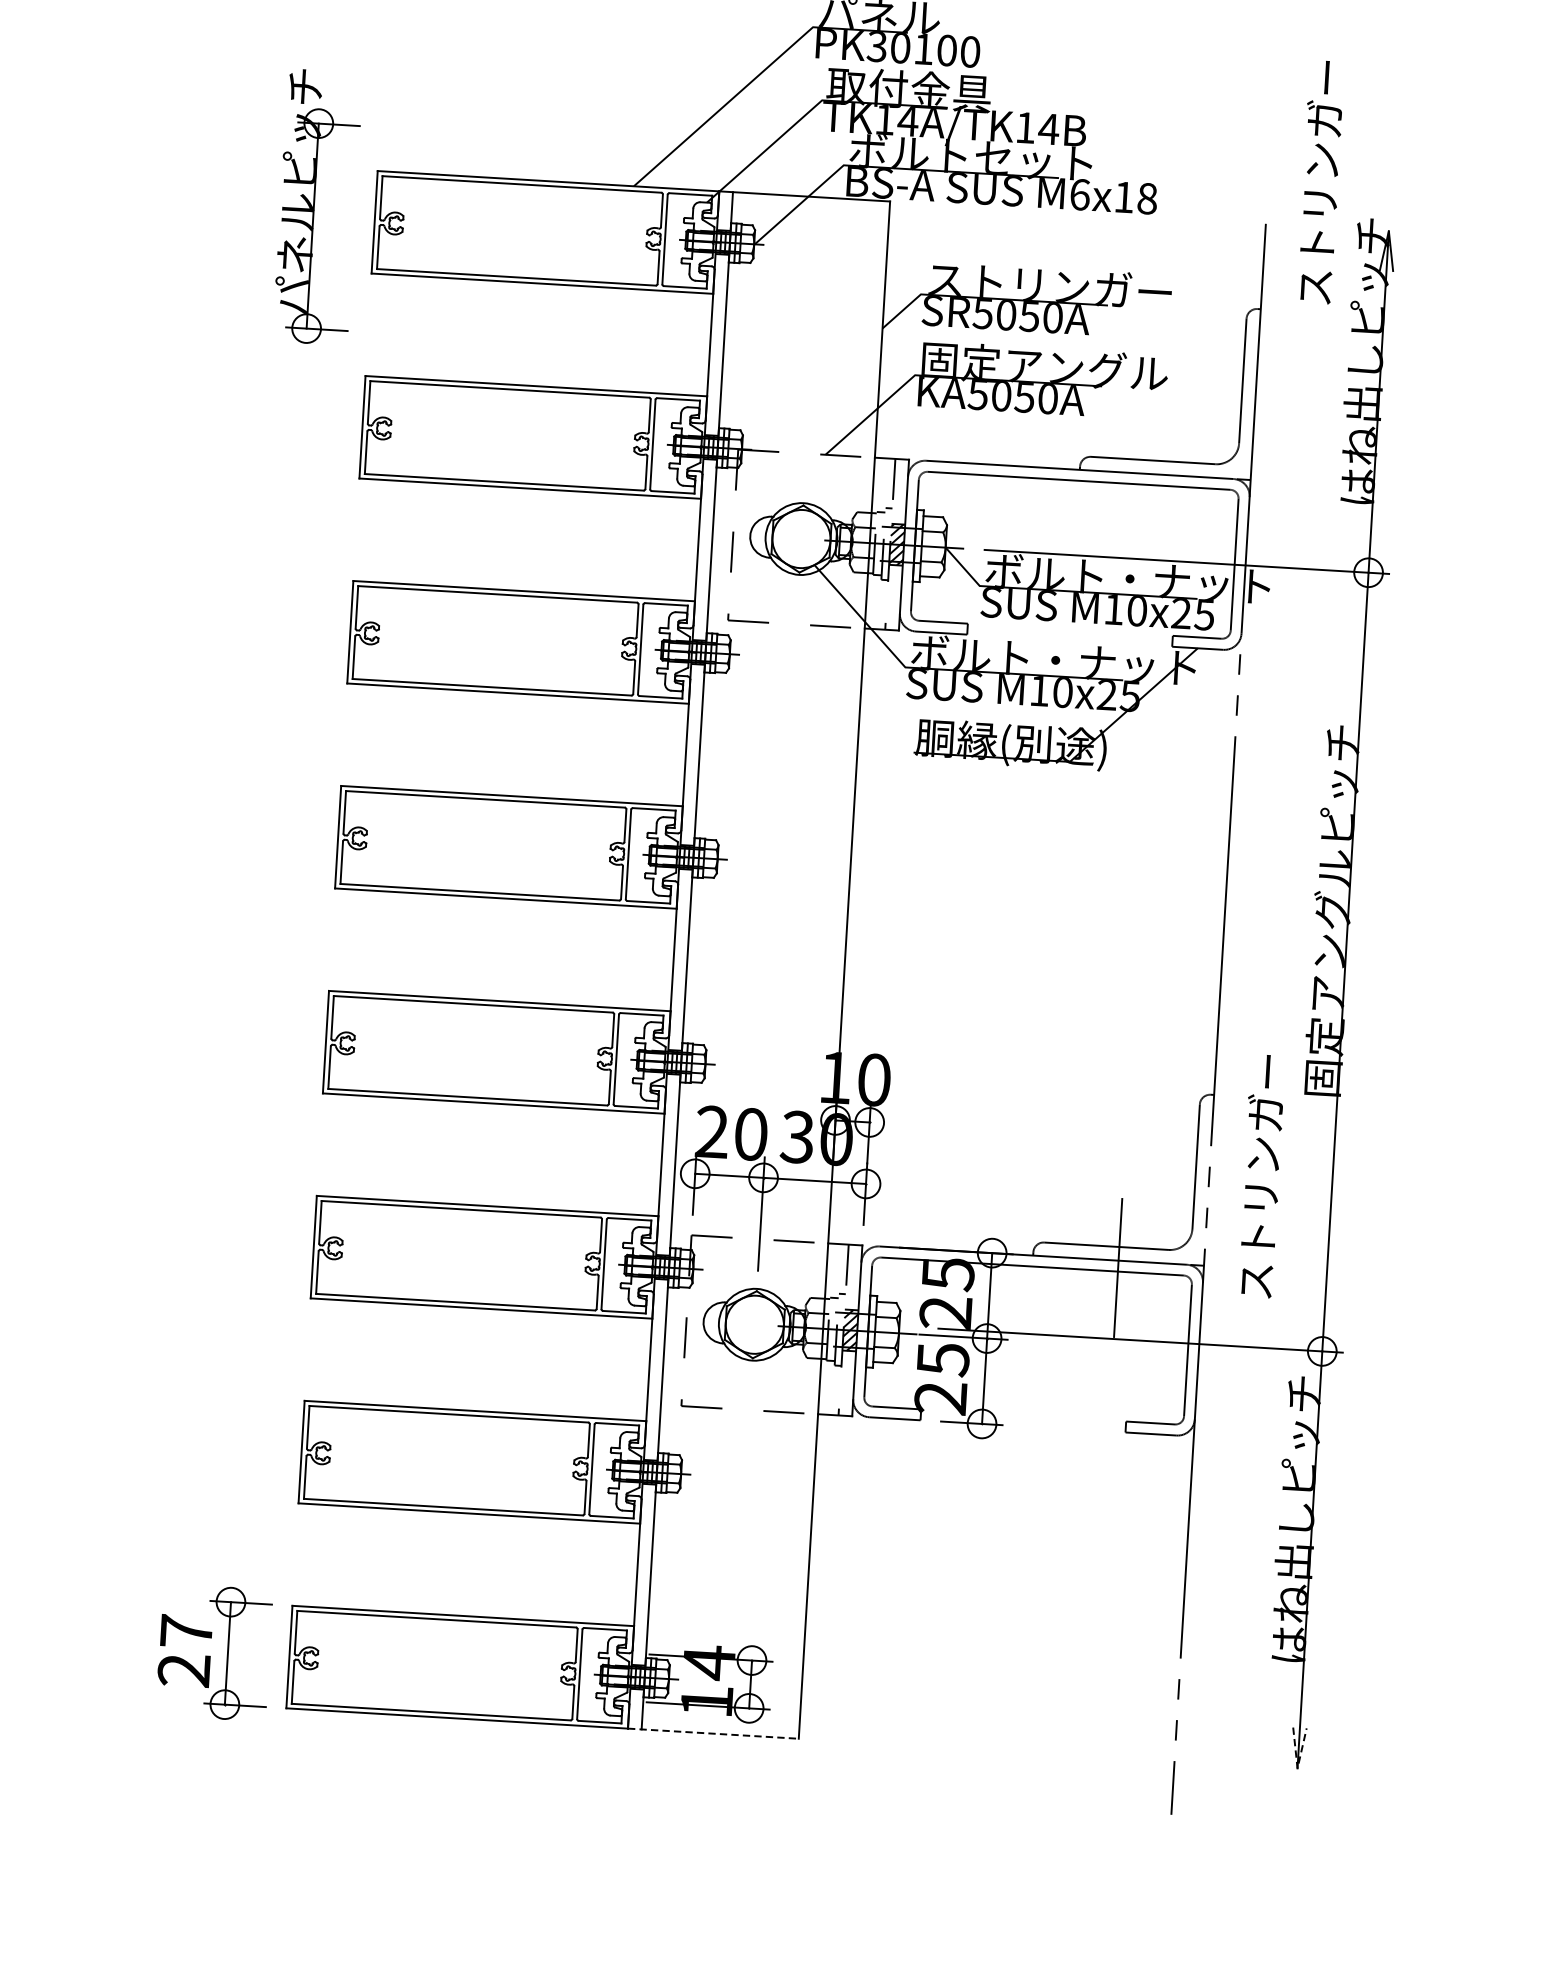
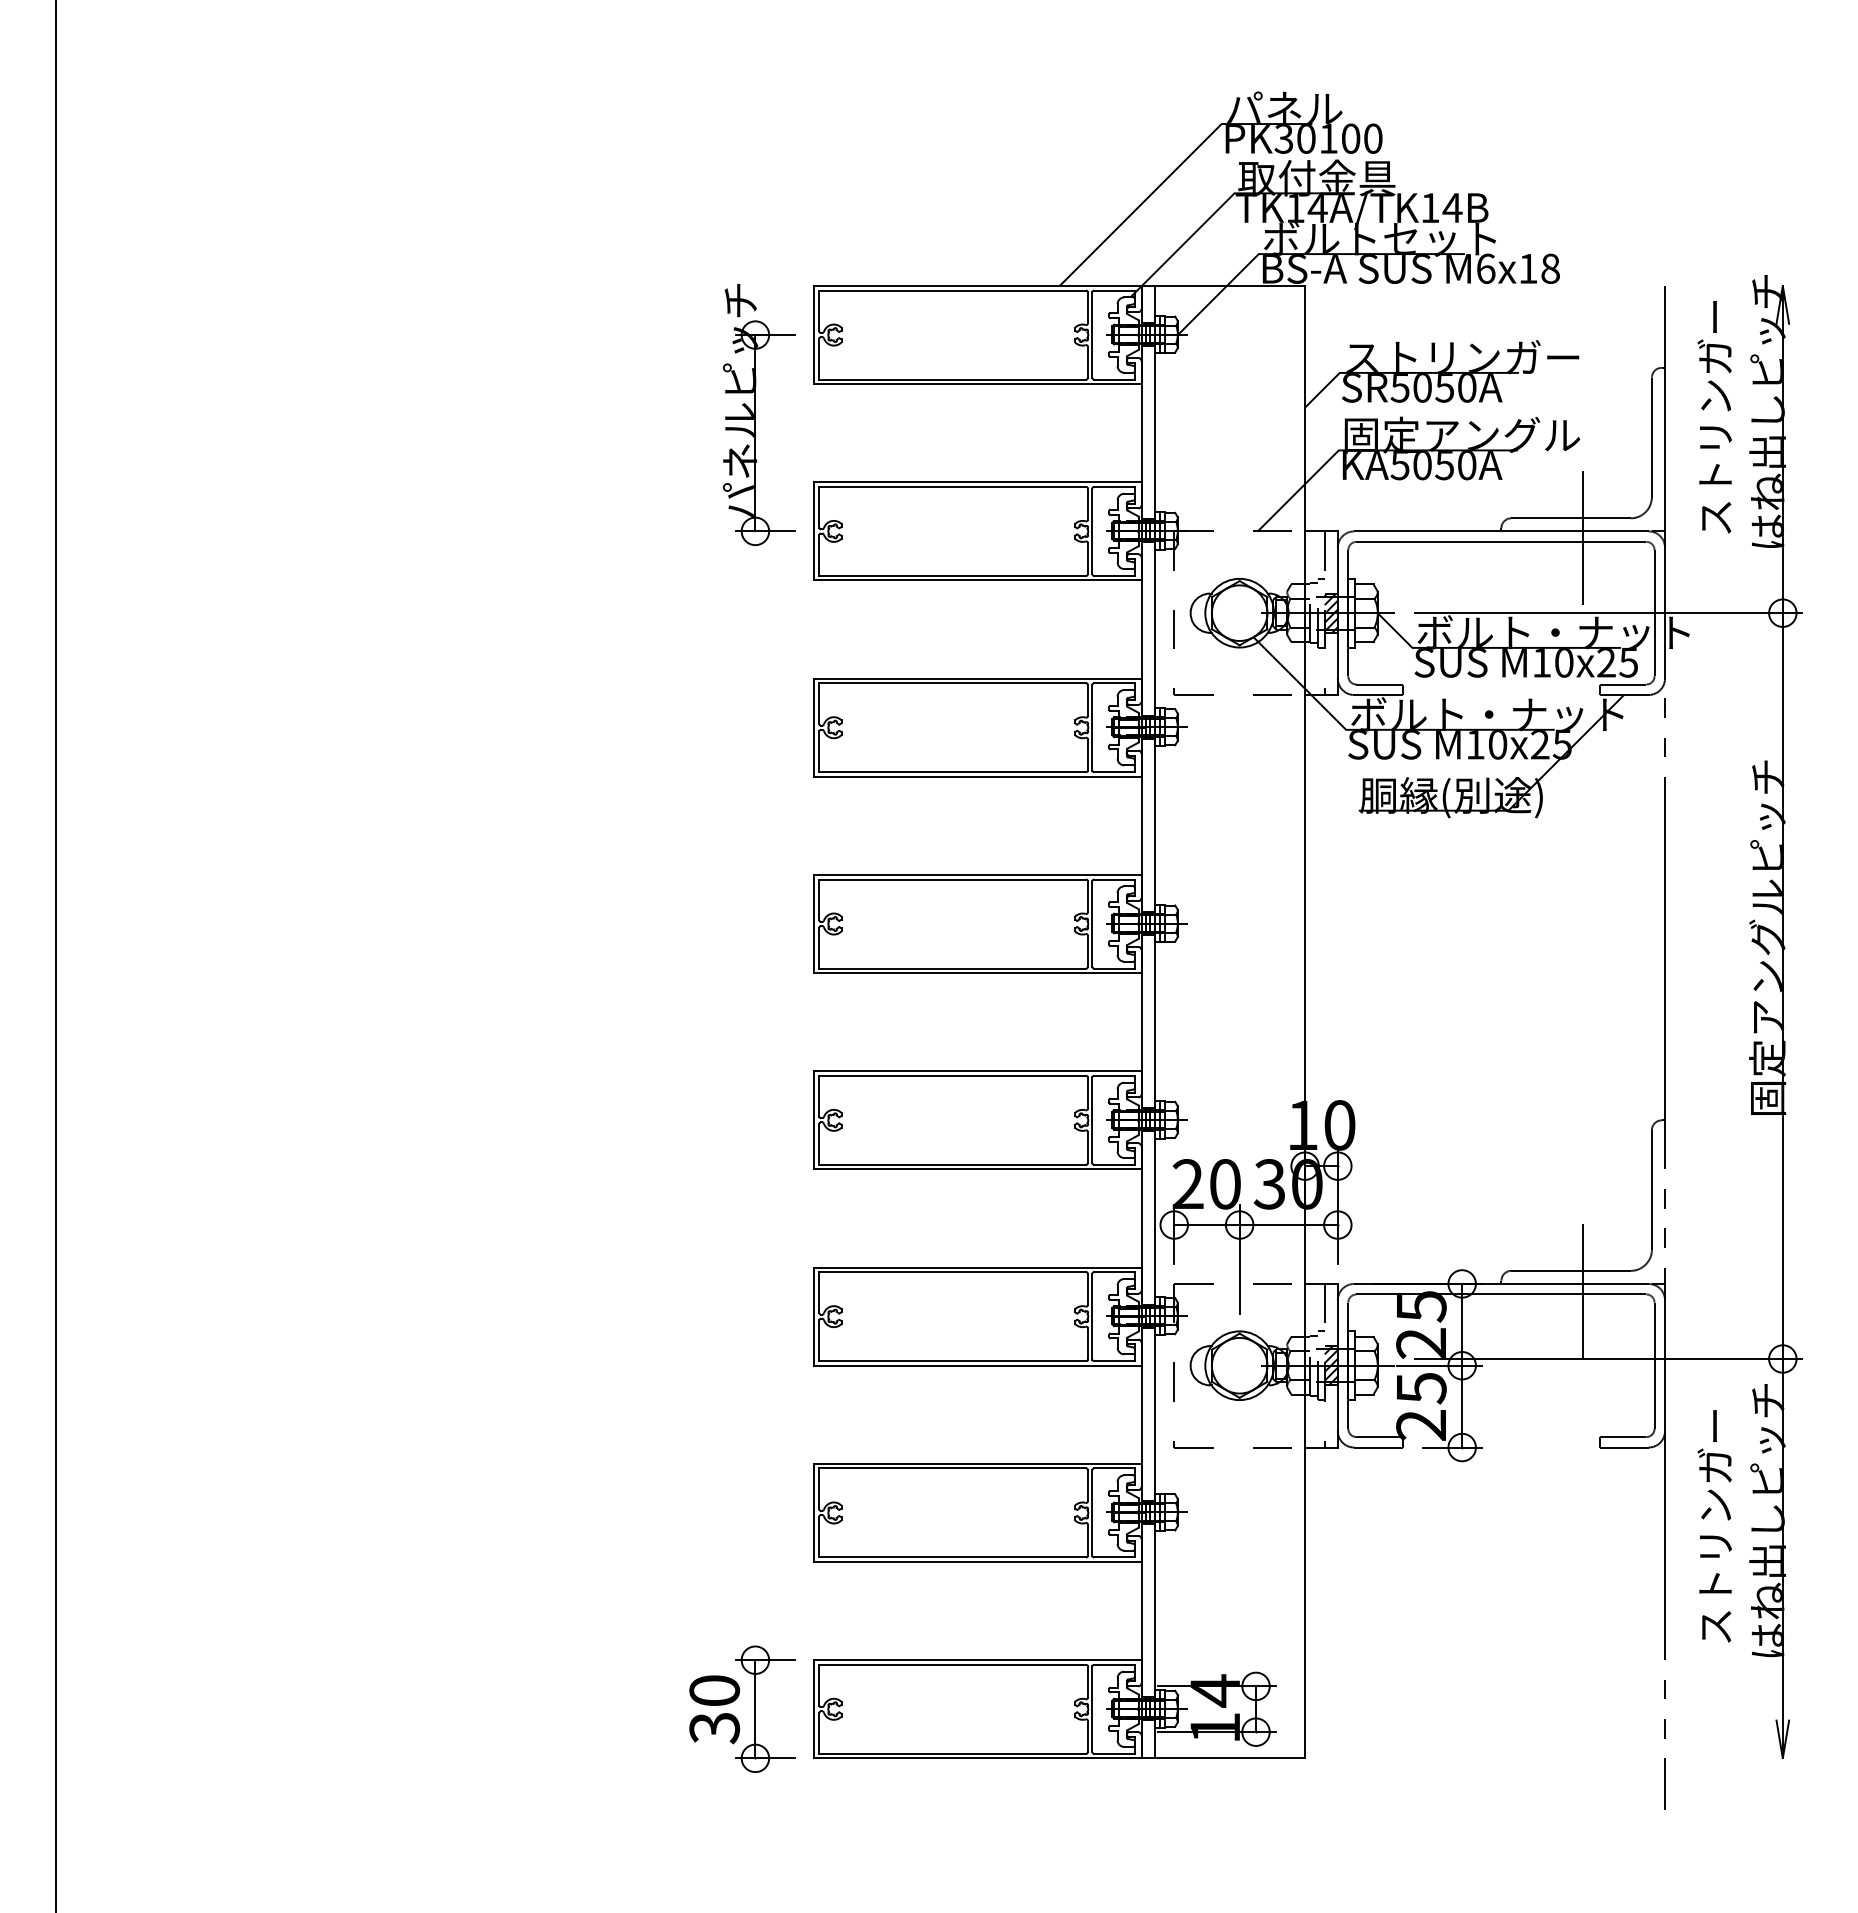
text: (1320, 182) -> (1714, 417), moved
part: (318, 206) -> (759, 414), moved
line: (1165, 482) -> (1583, 538), added
text: (1261, 1176) -> (1714, 1526), moved
text: (185, 1651) -> (714, 1709), 27 -> 30
line: (713, 1733) -> (1223, 1758), dashed -> solid
line: (1297, 1768) -> (1782, 1758), dashed -> solid

